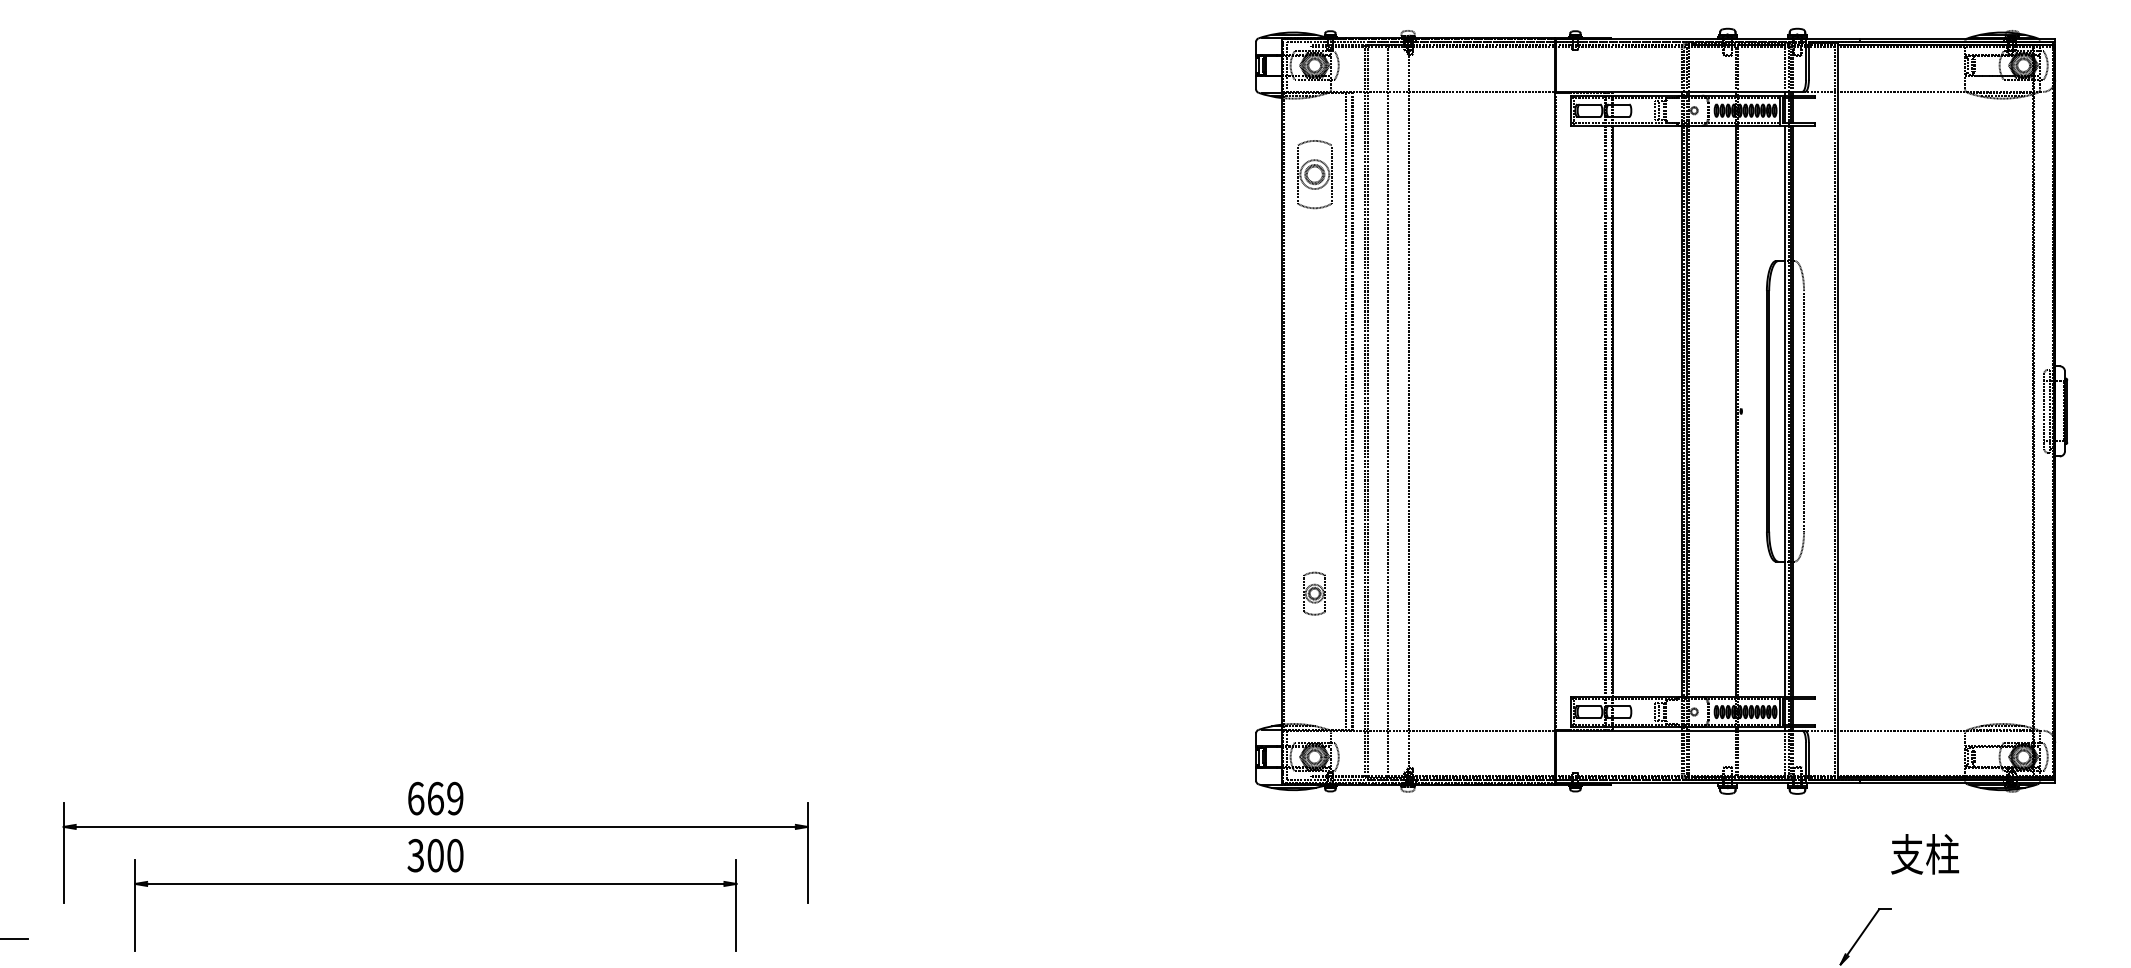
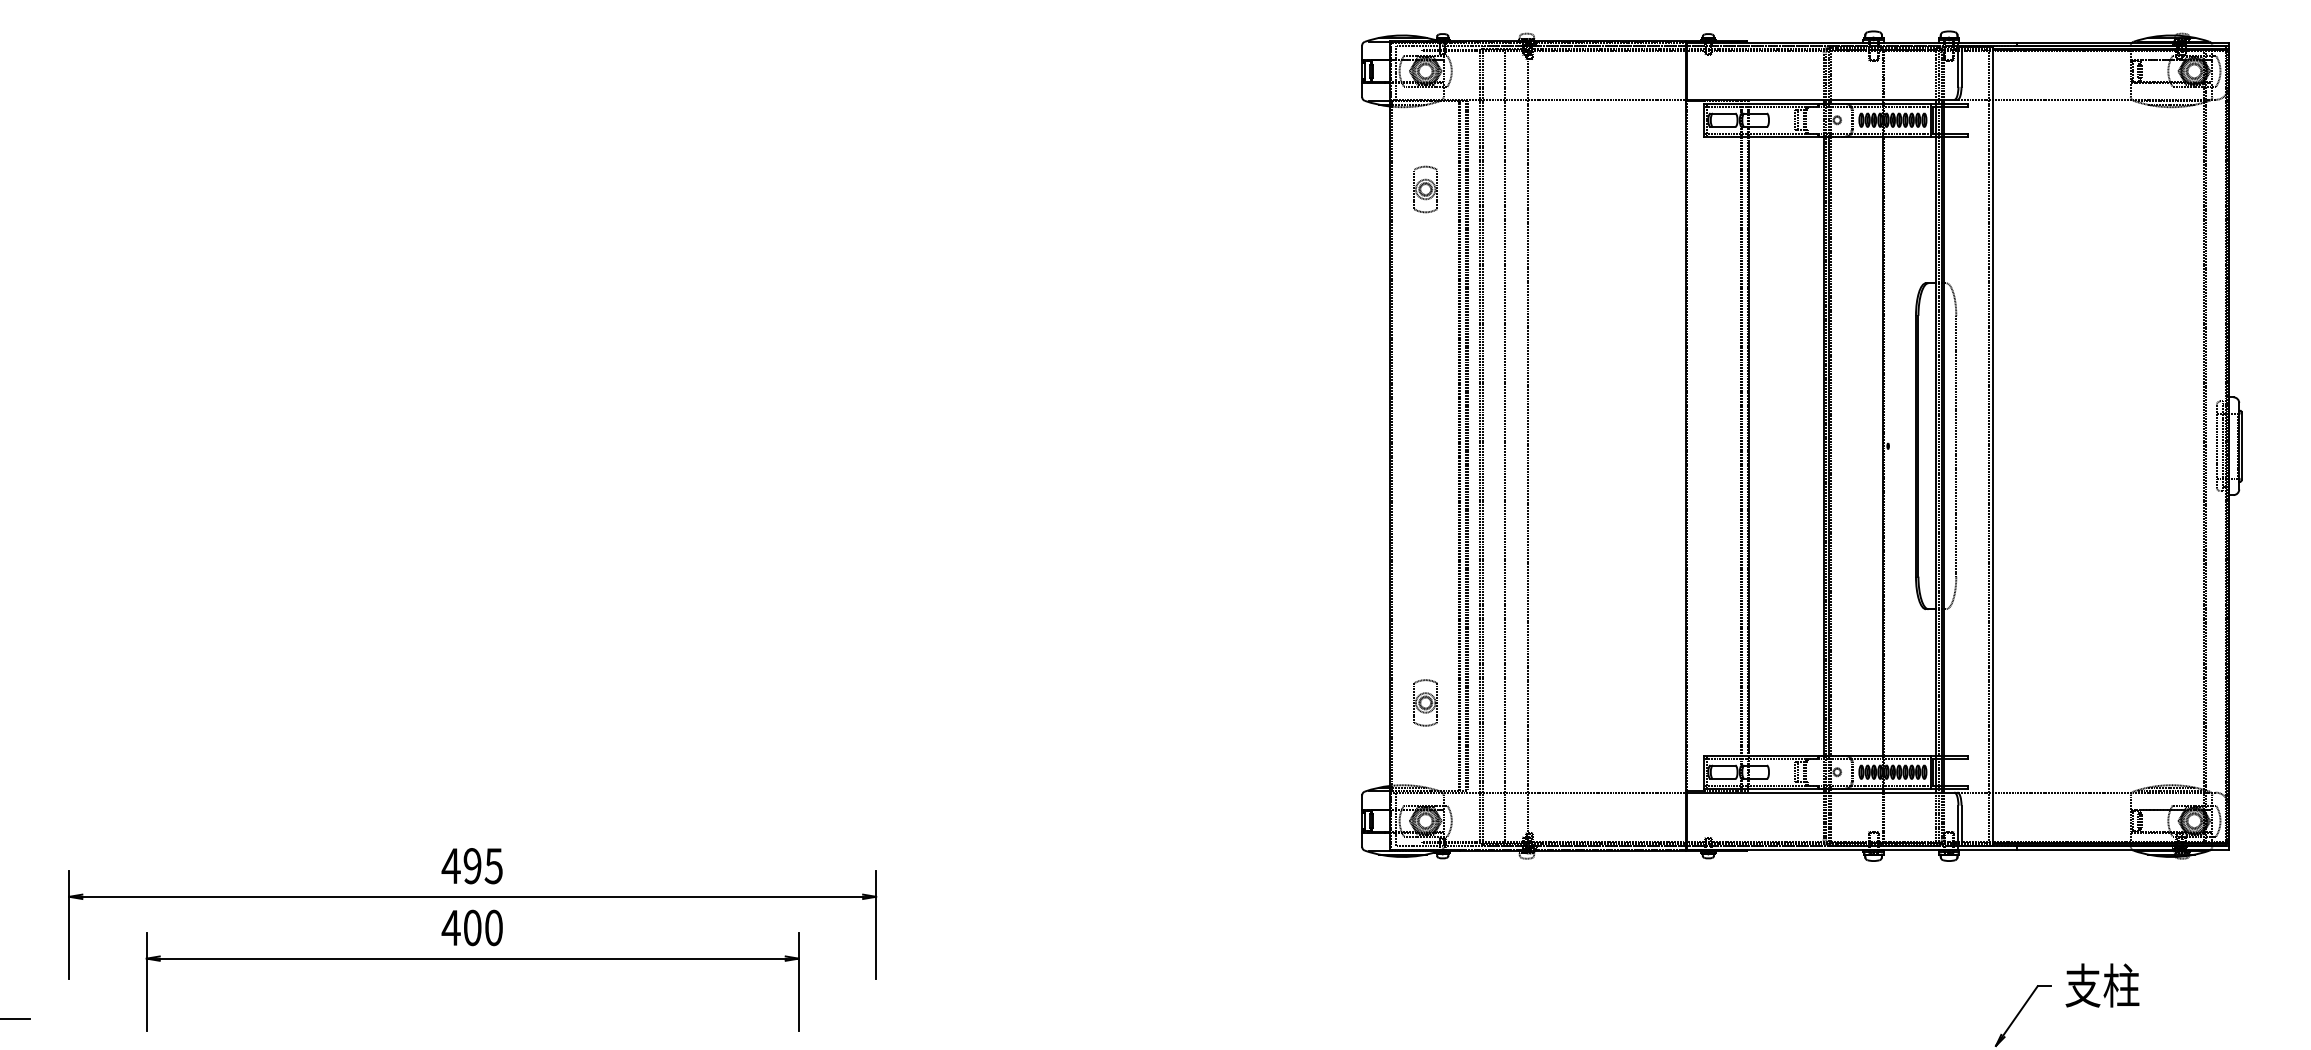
part: (1314, 174) -> (1425, 189), size x0.62
part: (1314, 593) -> (1425, 702), moved
text: (434, 798) -> (471, 866), 669 -> 495
text: (1925, 854) -> (2102, 985), moved
text: (415, 855) -> (450, 927), 300 -> 400

